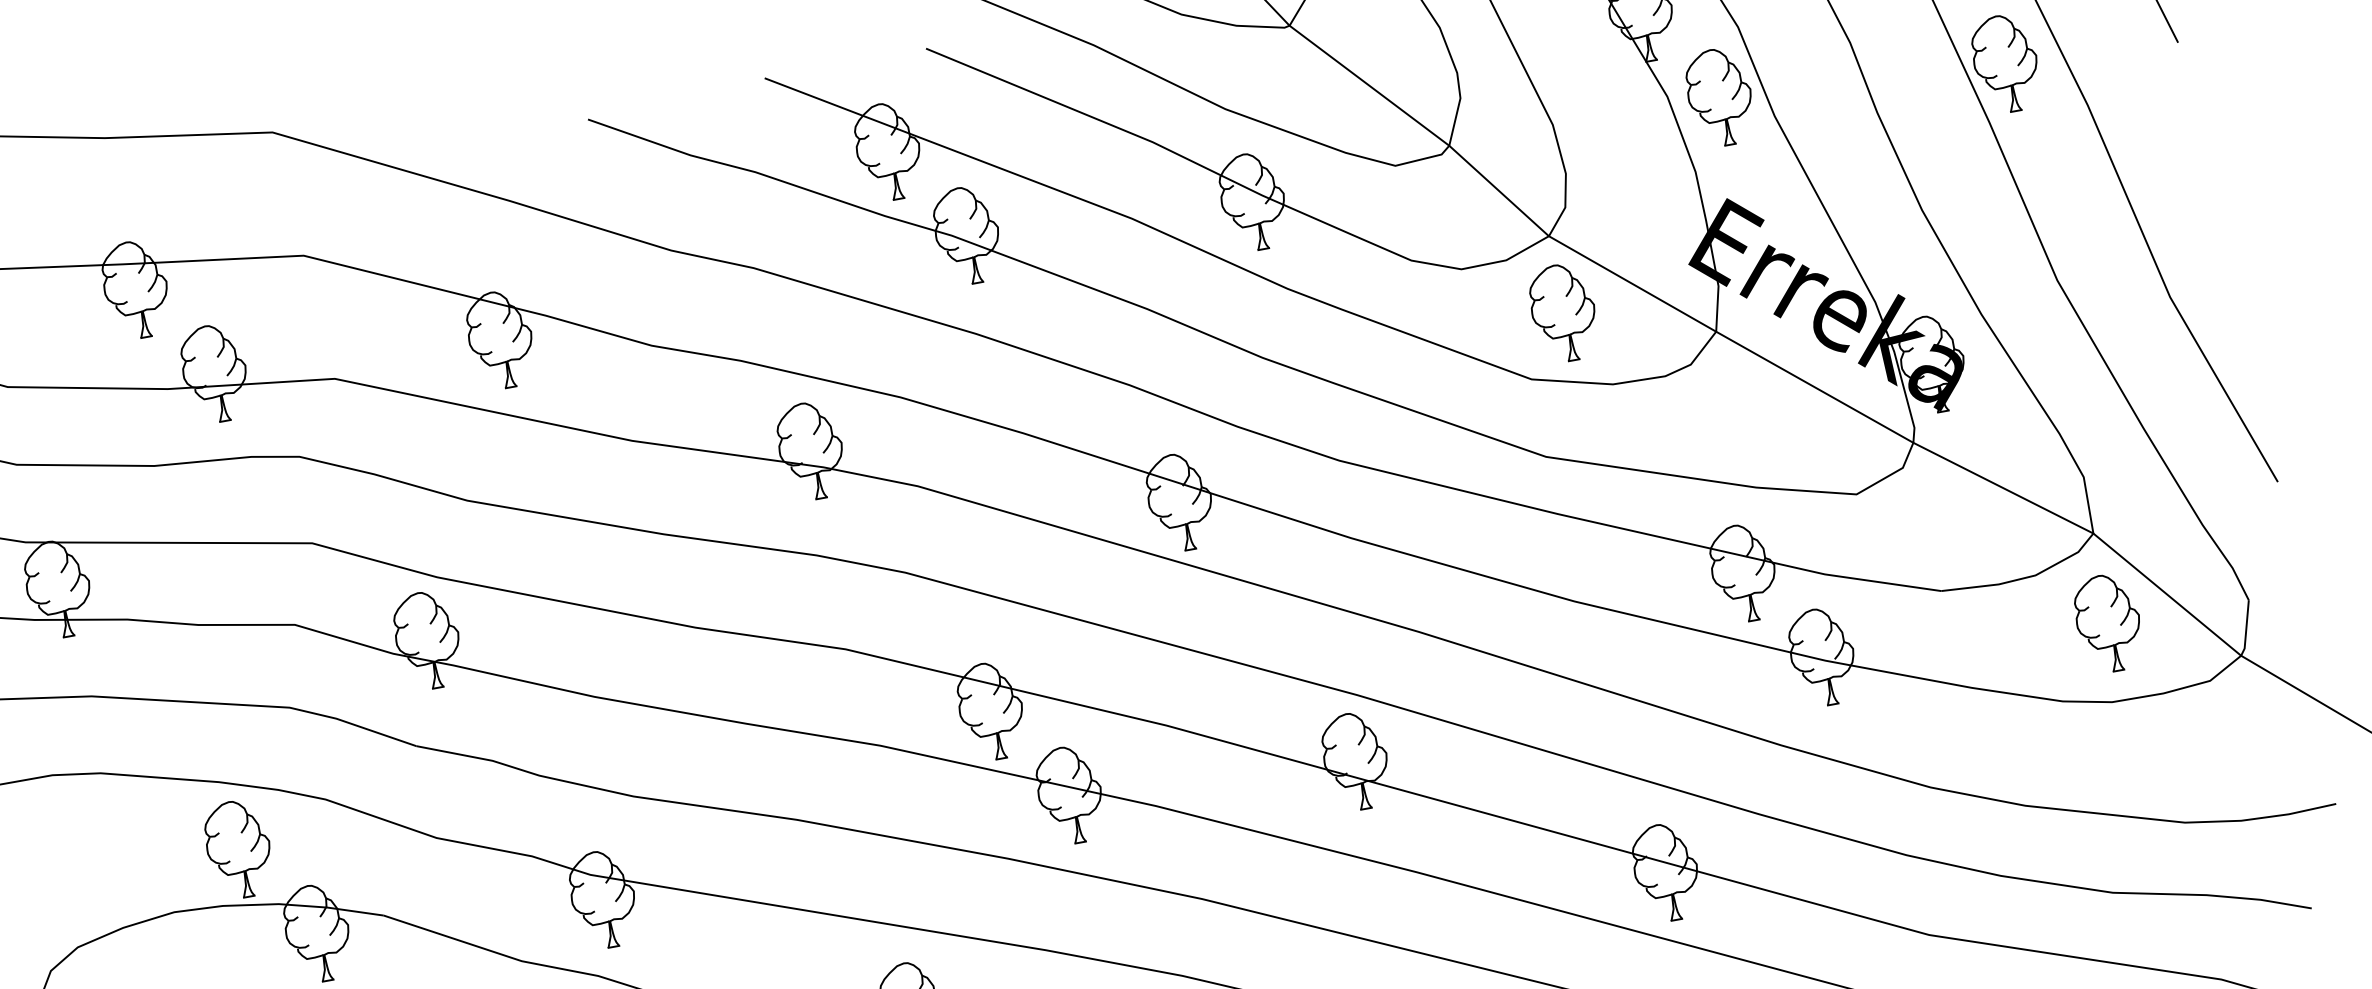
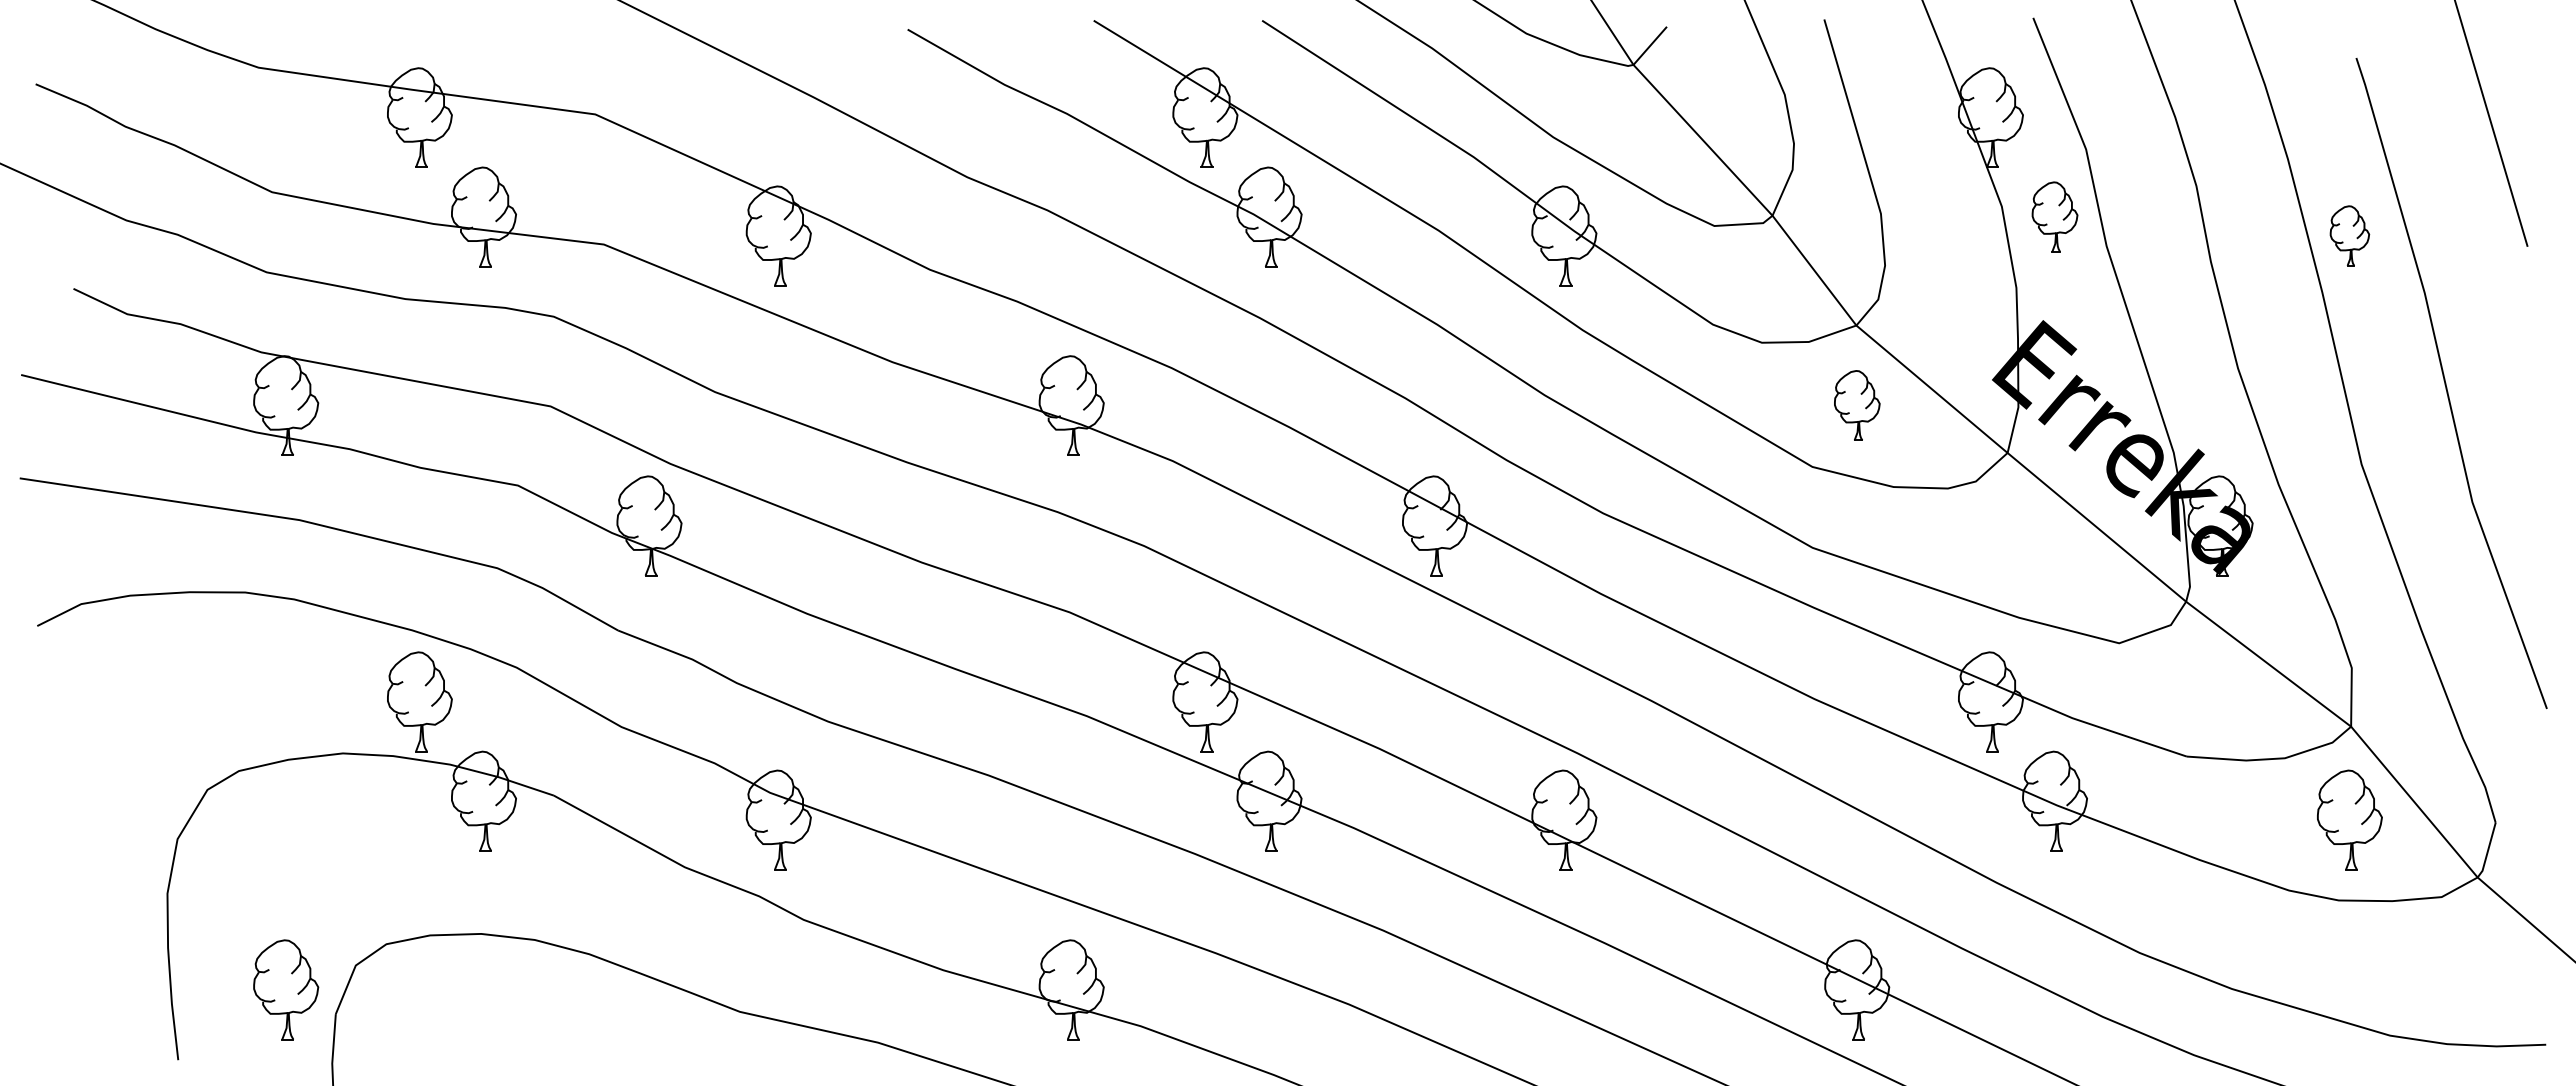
part: (2005, 63) -> (2349, 235), size x0.6
part: (1719, 96) -> (2054, 216), size x0.7
part: (1564, 312) -> (1857, 405), size x0.7

